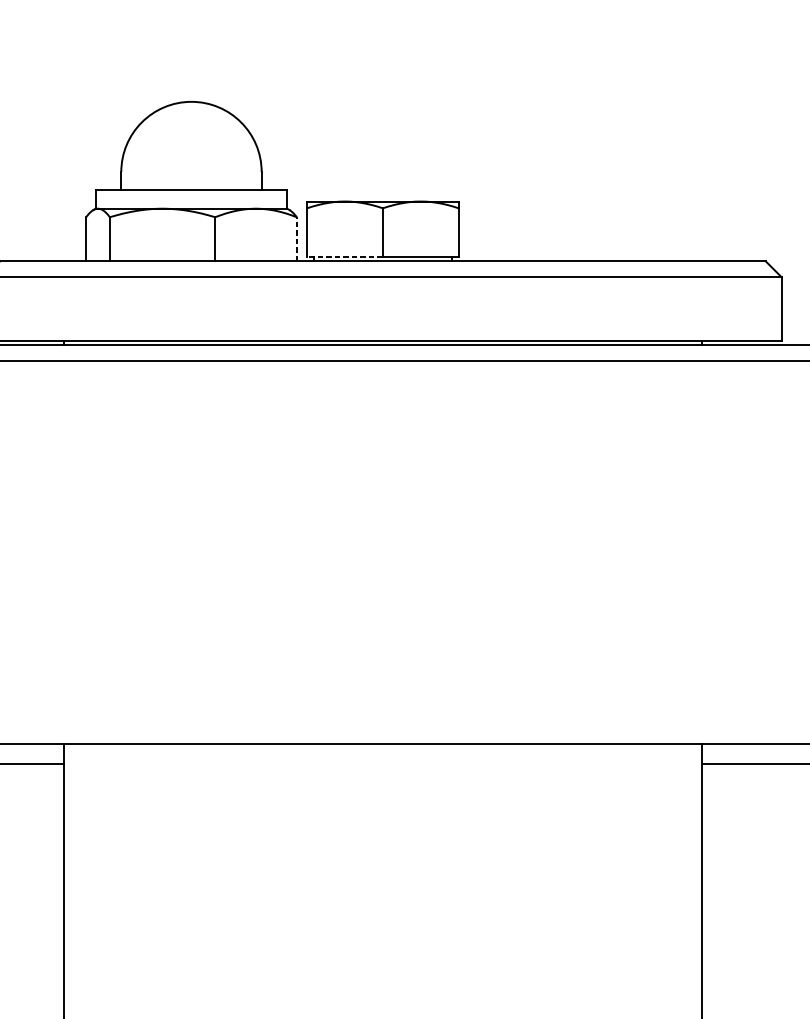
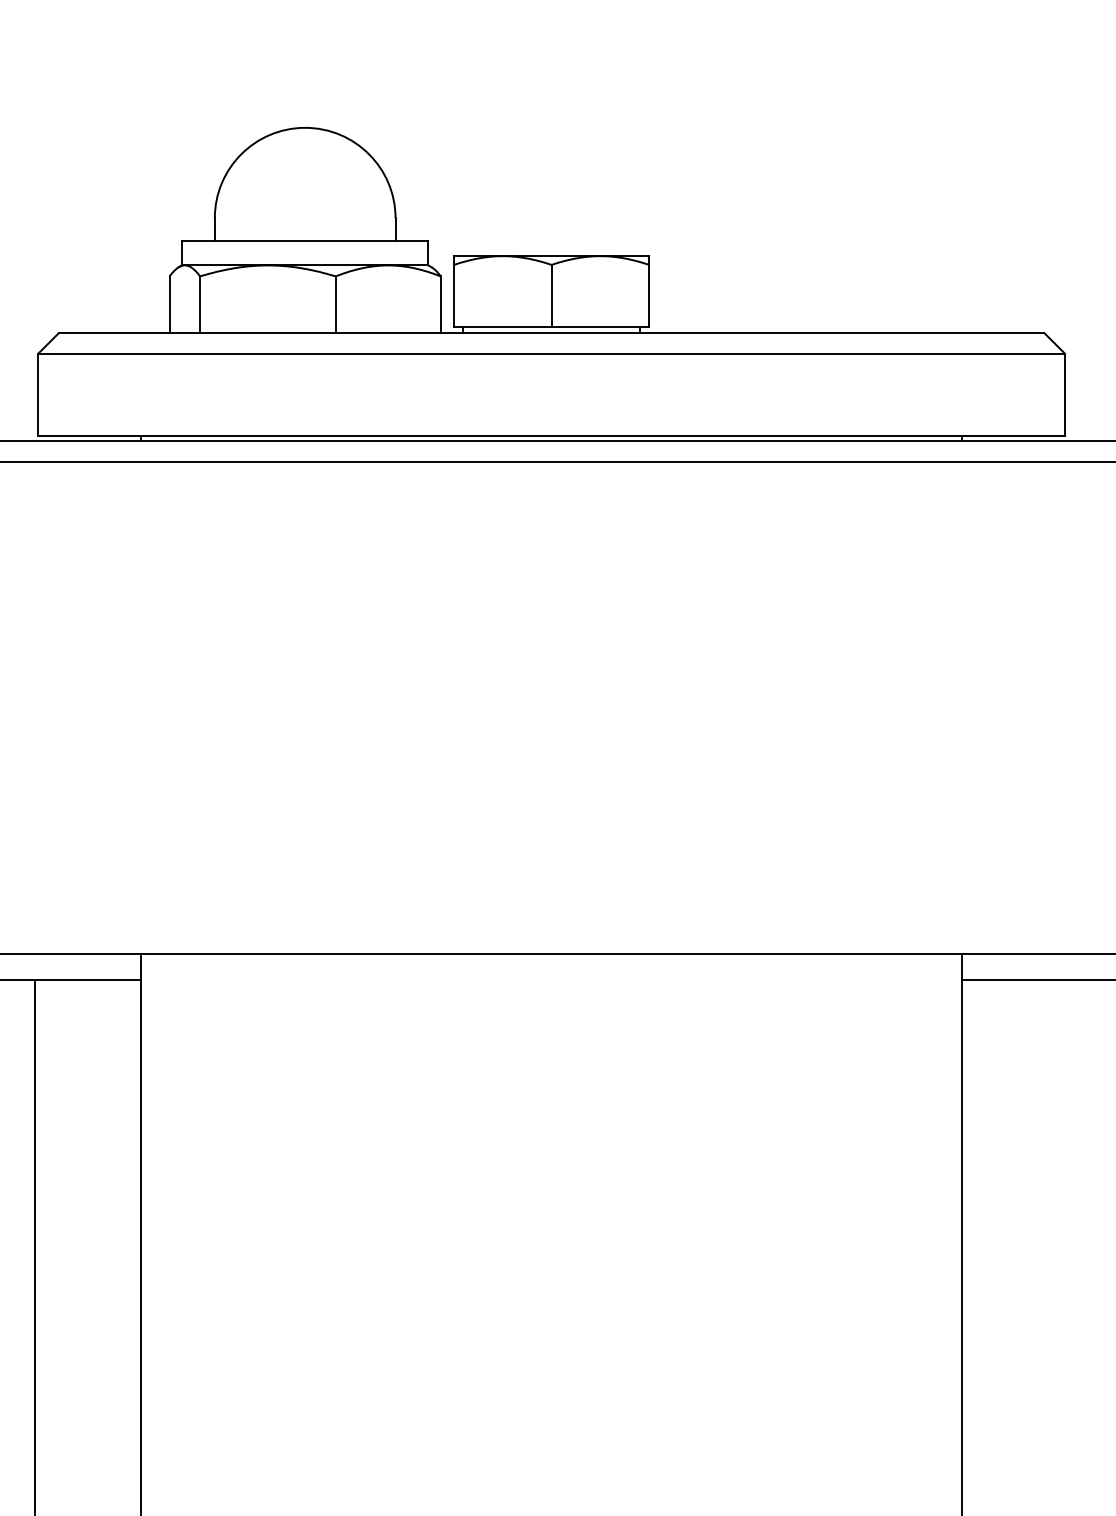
line: (296, 239) -> (440, 304), dashed -> solid
line: (344, 256) -> (502, 327), dashed -> solid

